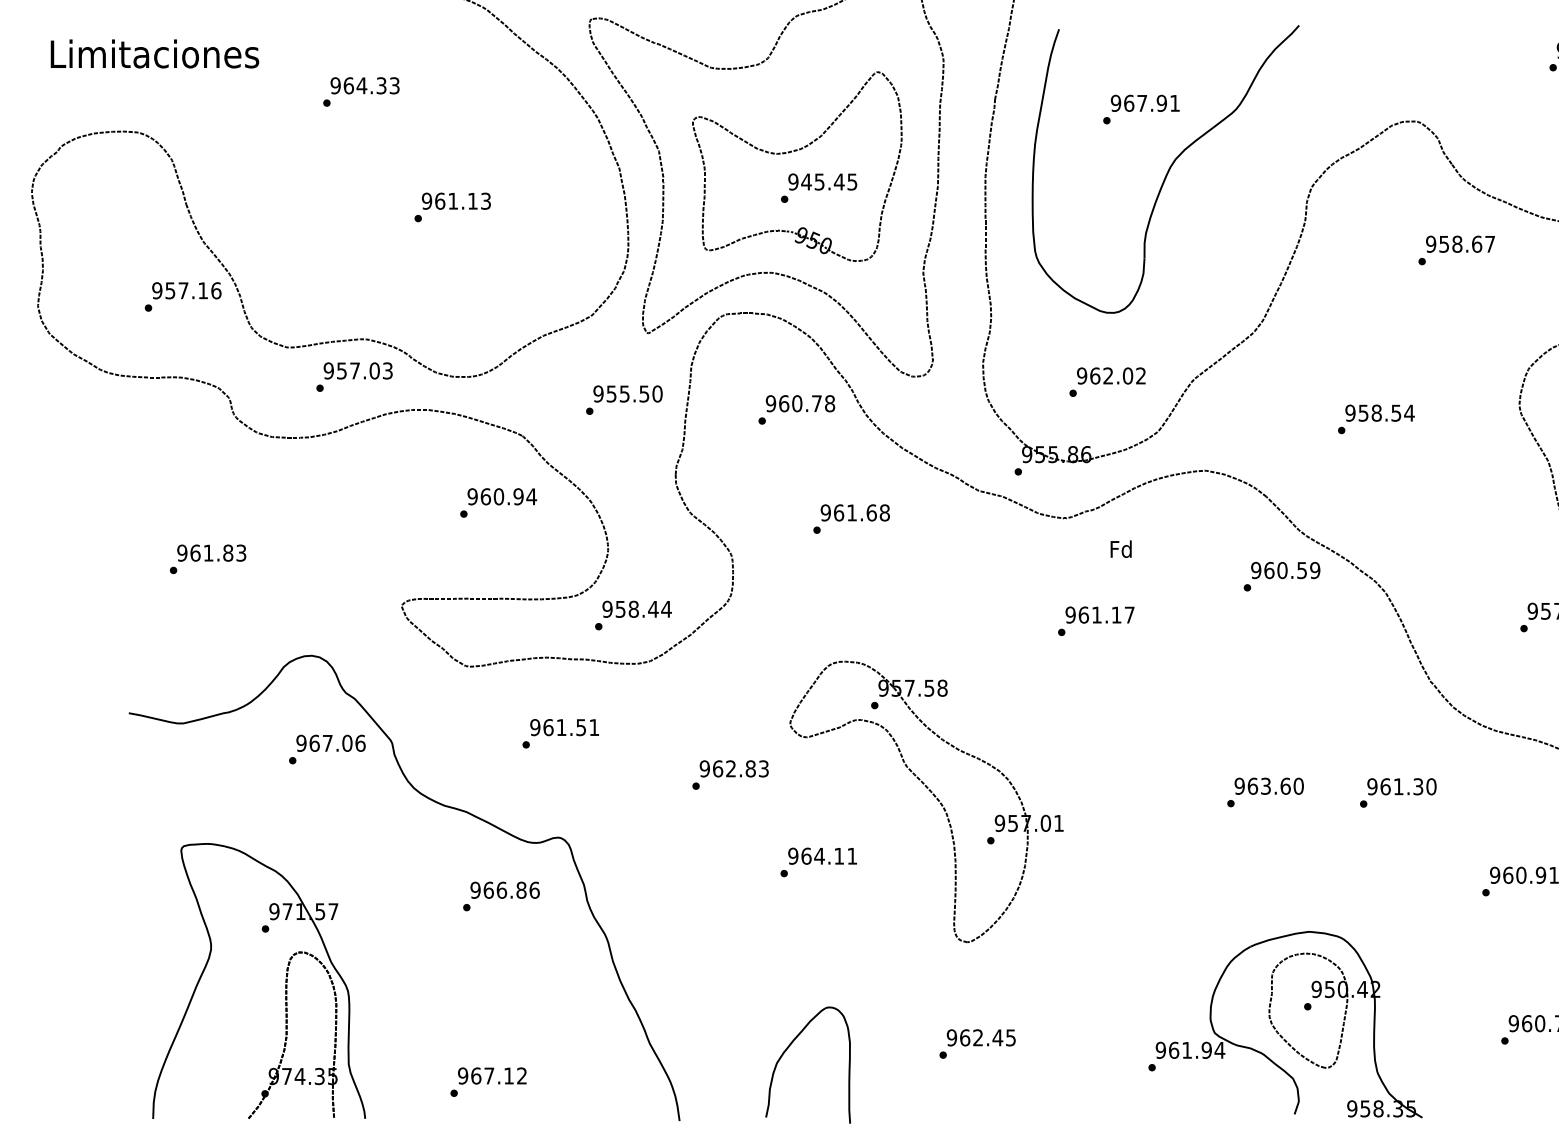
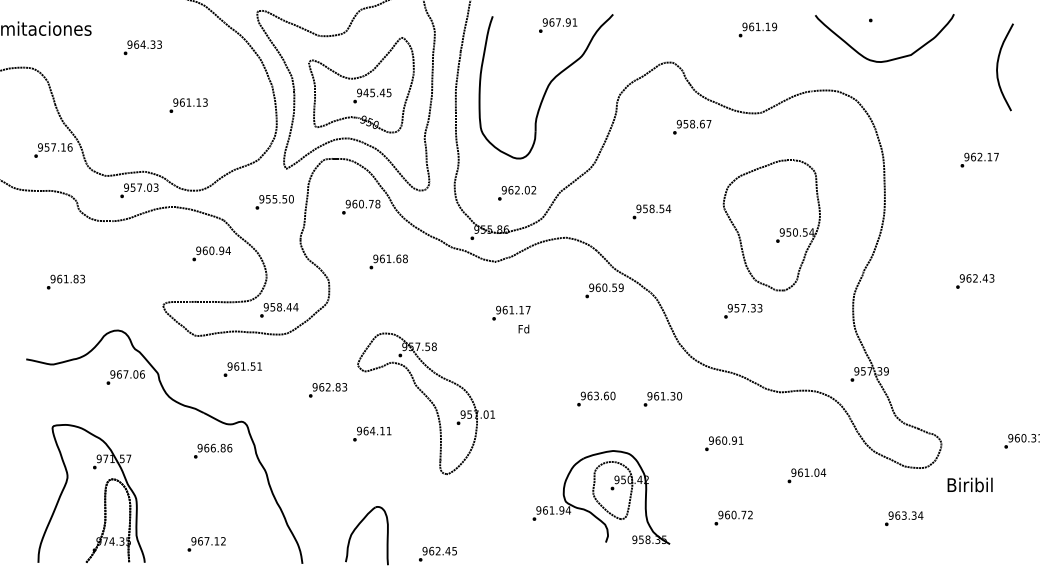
text: (1142, 109) -> (558, 25), moved
text: (1120, 548) -> (523, 328), moved
part: (1285, 1024) -> (601, 497), moved
text: (976, 1042) -> (437, 553), moved

